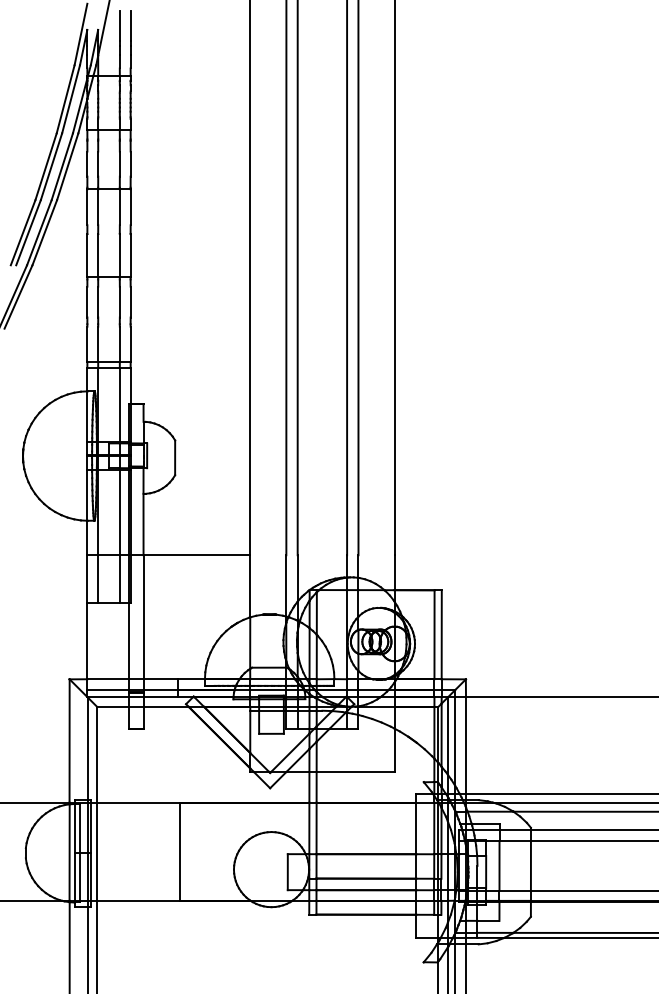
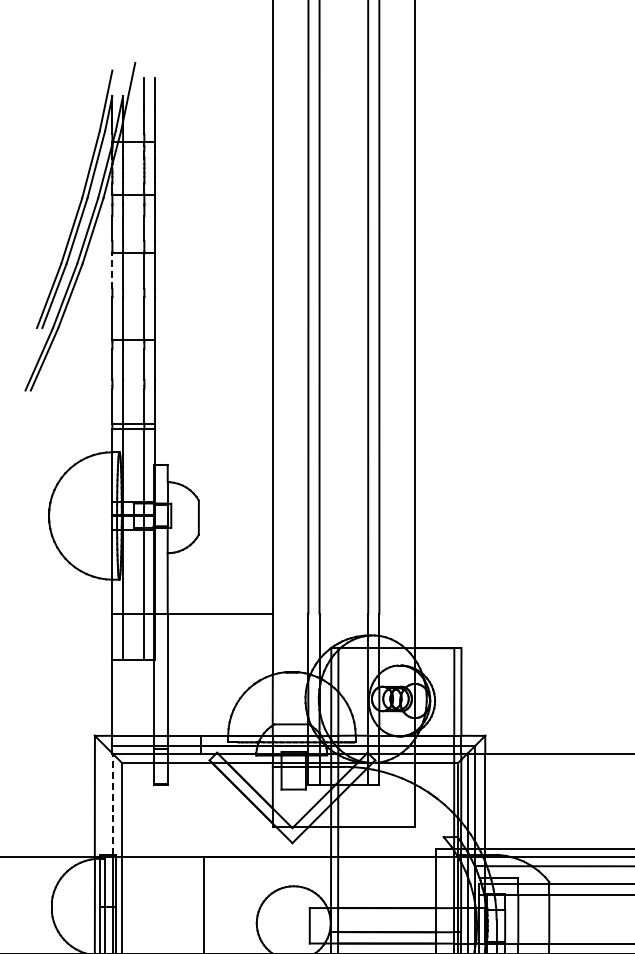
line: (87, 207) -> (112, 271), solid -> dashed
line: (87, 748) -> (112, 803), solid -> dashed

